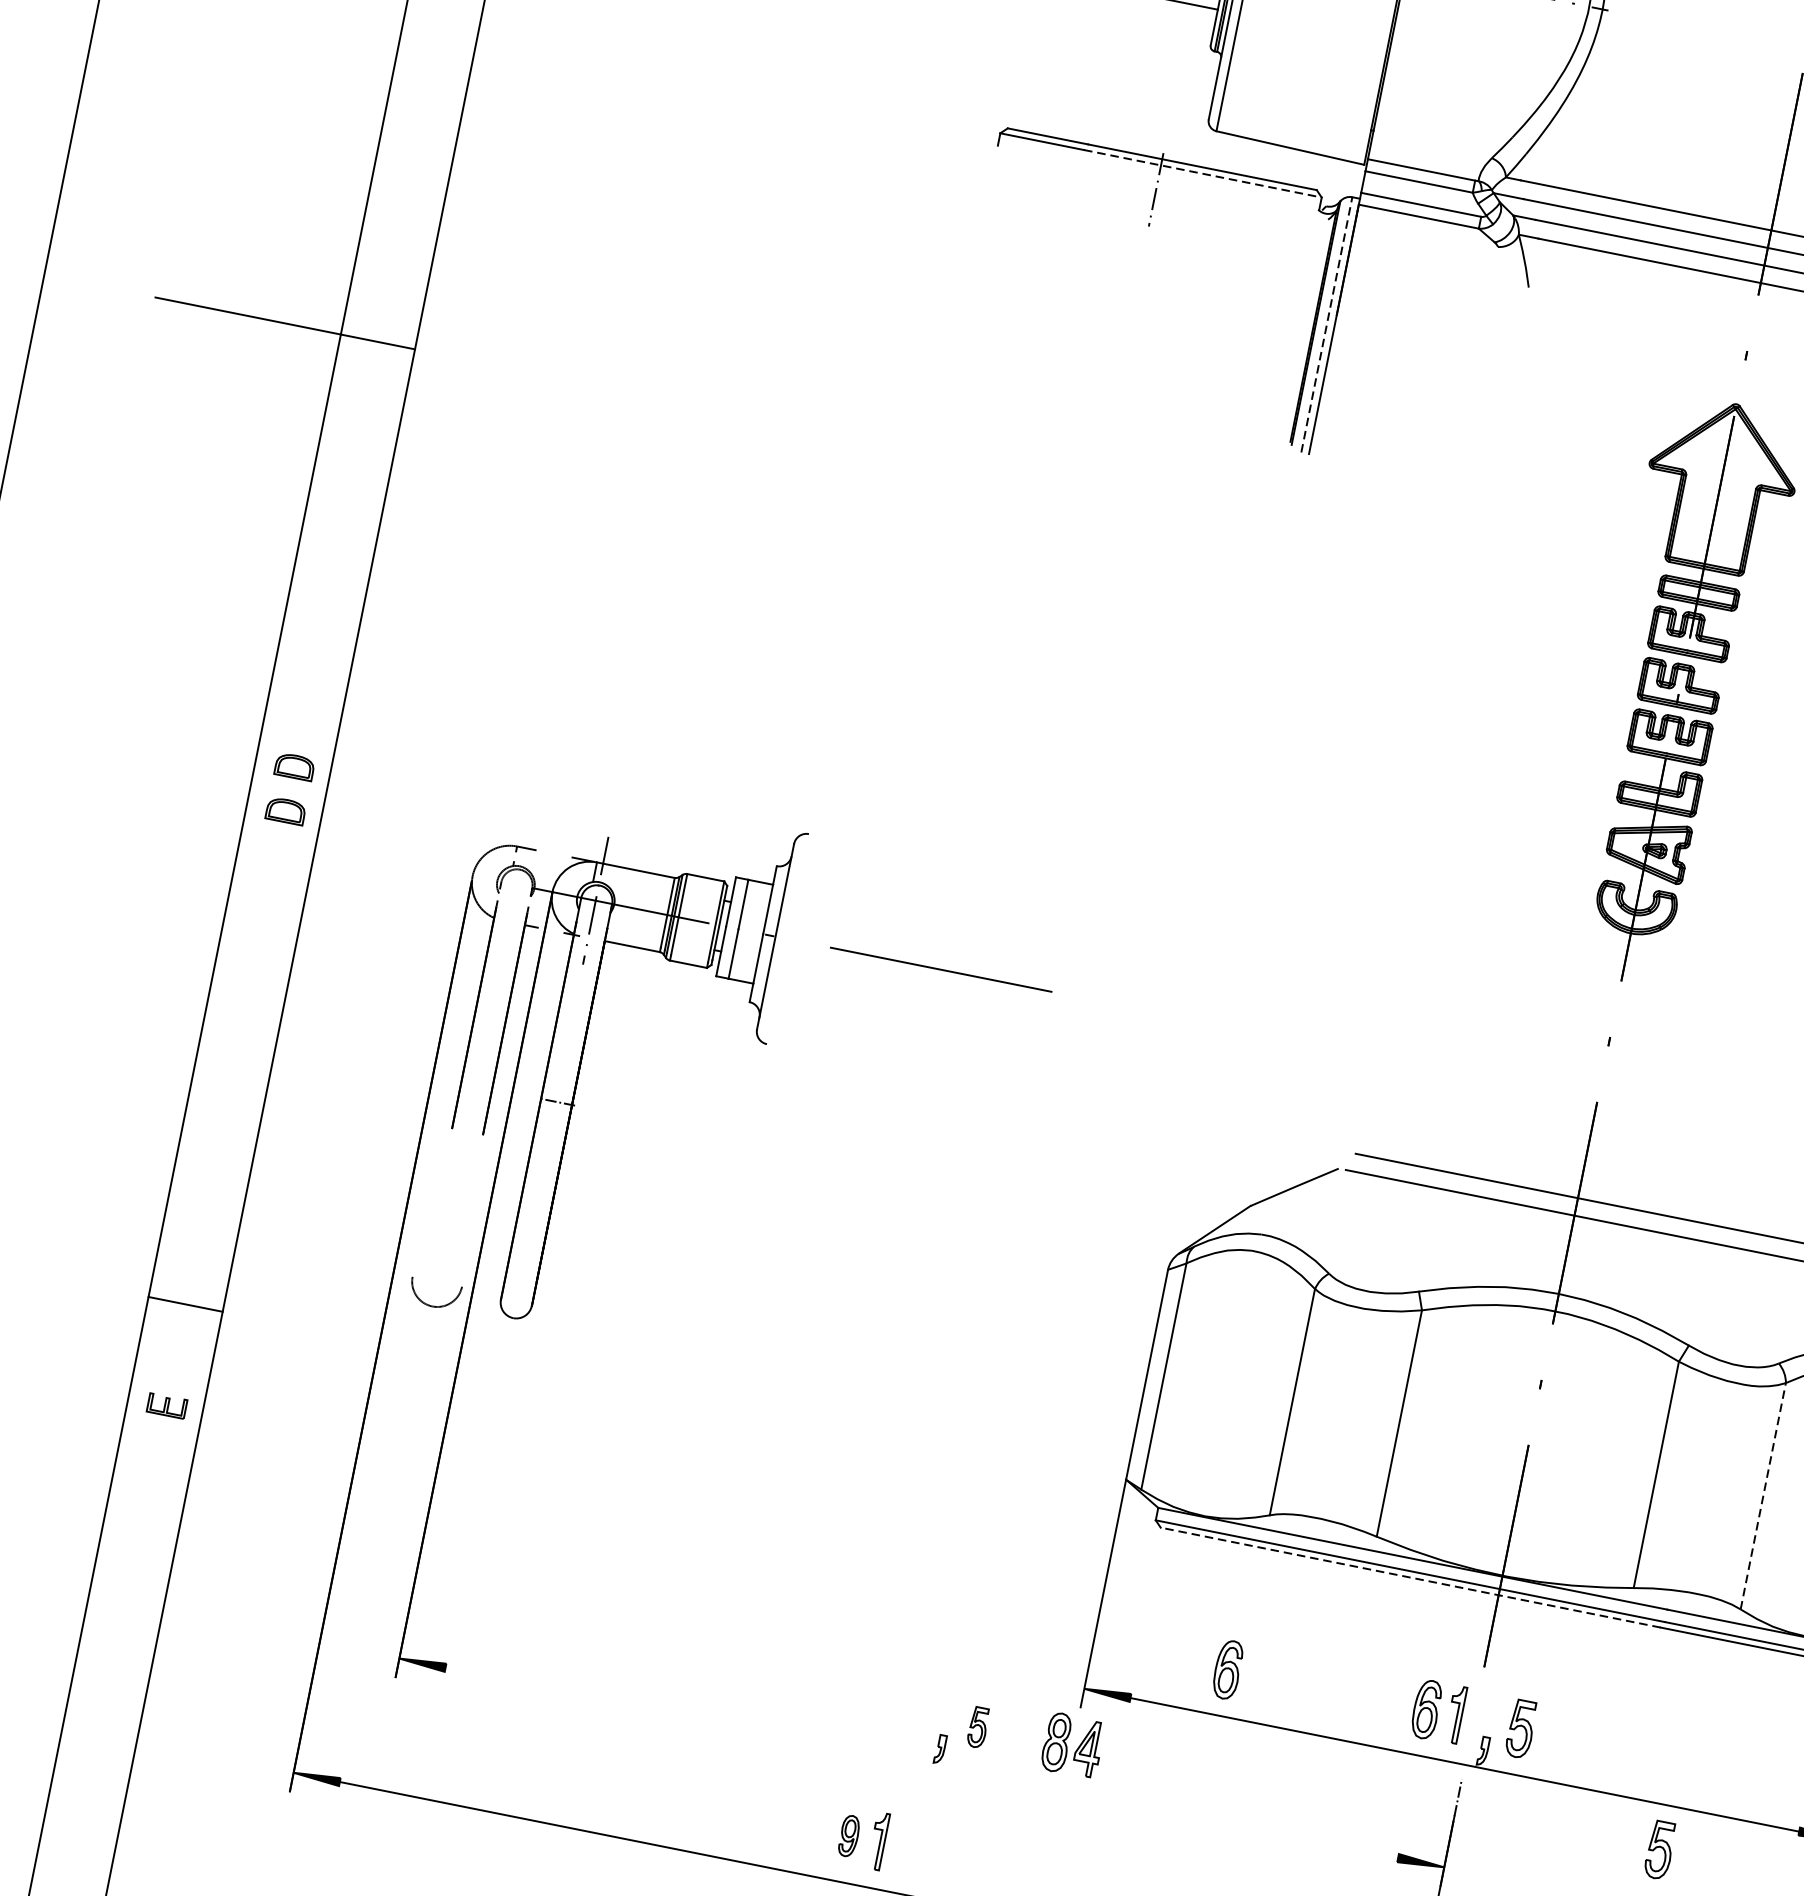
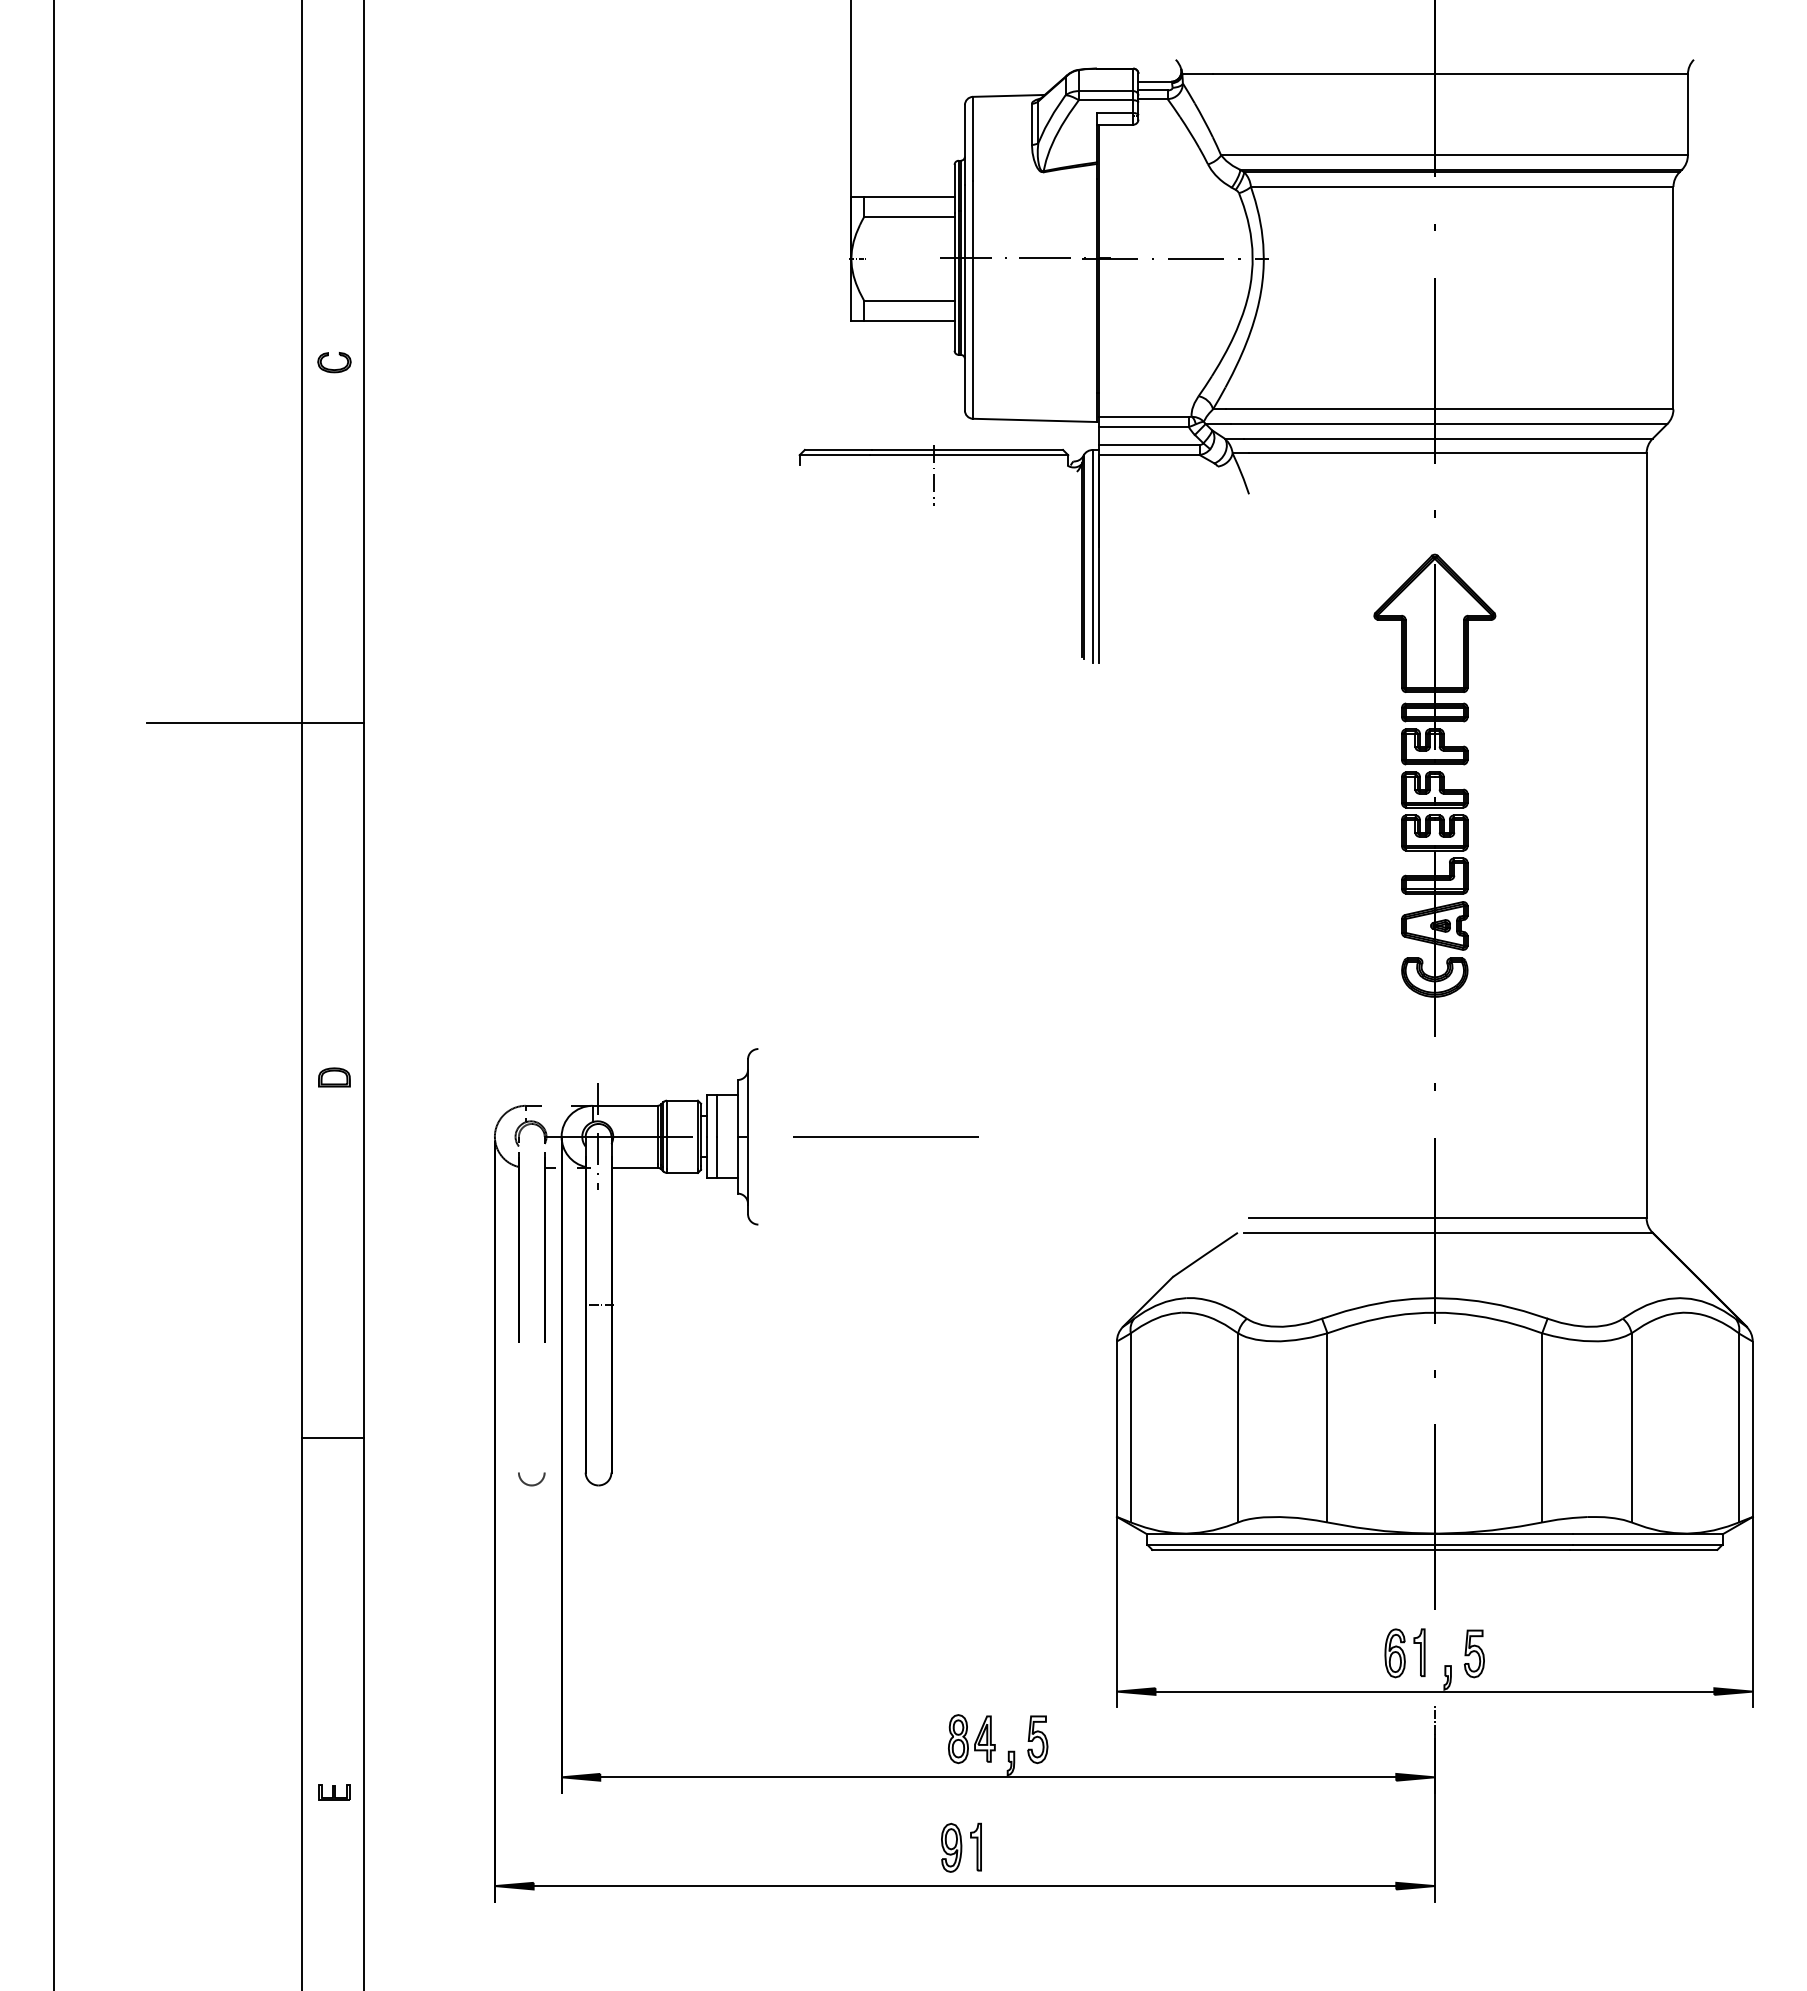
line: (1203, 174) -> (969, 455), dashed -> solid
line: (1326, 324) -> (1092, 556), dashed -> solid
part: (286, 811) -> (334, 1114), removed
part: (434, 1294) -> (531, 1479), size x0.62
line: (186, 1305) -> (333, 1438), moved
part: (167, 1405) -> (334, 1792), moved
line: (1763, 1495) -> (1631, 1427), dashed -> solid
line: (1410, 1577) -> (1361, 1549), dashed -> solid
part: (1226, 1669) -> (1228, 1653), removed
part: (977, 1727) -> (1037, 1739), size x1.43
part: (1072, 1745) -> (971, 1739), moved
line: (922, 1763) -> (998, 1777), added
part: (849, 1835) -> (951, 1847), size x1.43
part: (1658, 1849) -> (1604, 1728), removed

